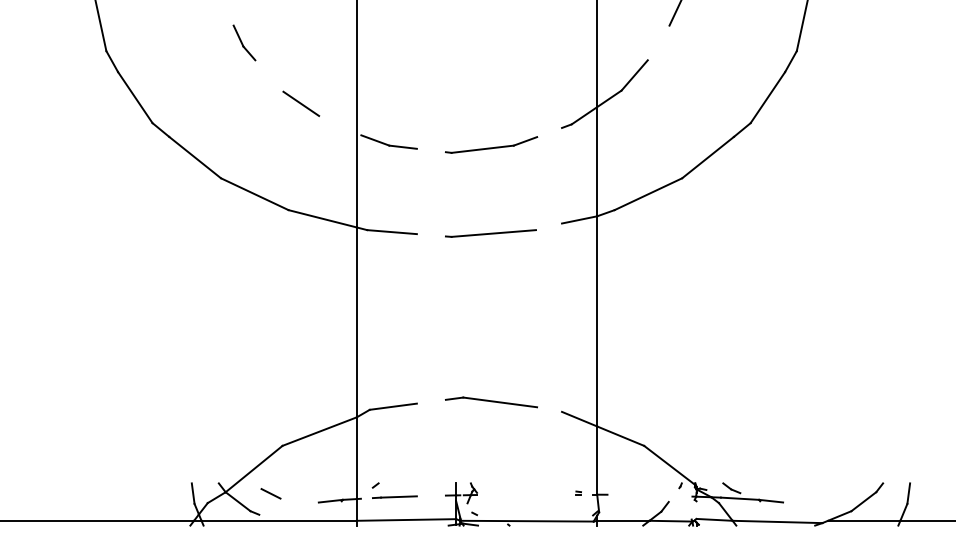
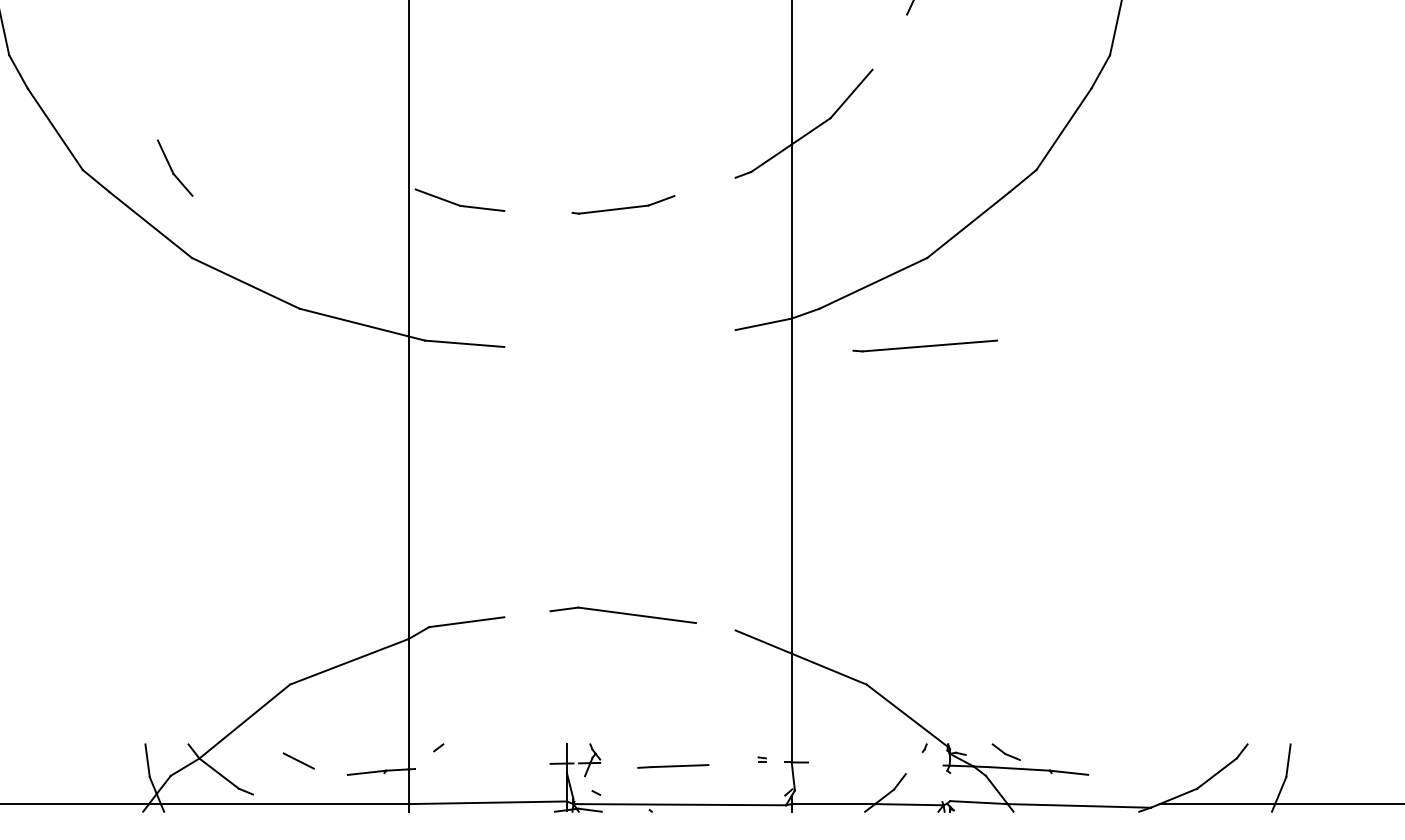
part: (244, 42) -> (175, 167), moved
line: (301, 103) -> (320, 138), removed
part: (491, 144) -> (623, 204), size x0.7
line: (490, 233) -> (924, 346), moved
line: (270, 493) -> (297, 760), moved
line: (394, 496) -> (672, 765), moved

